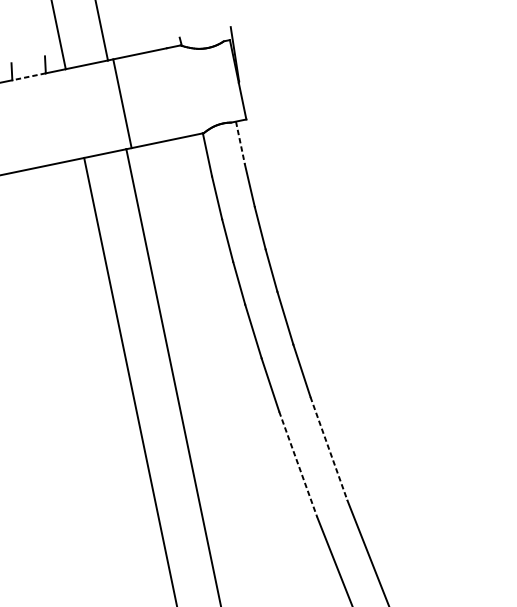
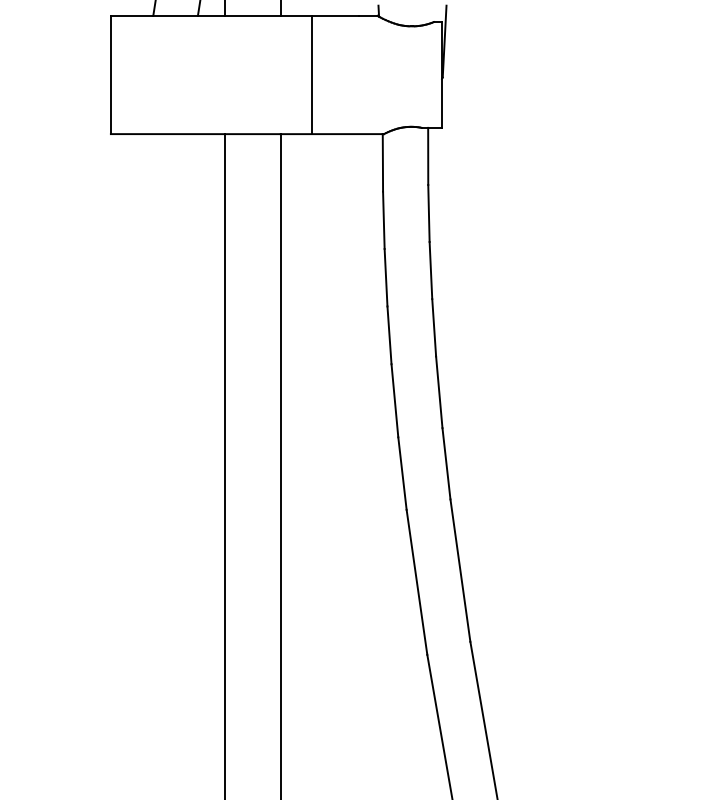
line: (28, 76) -> (175, 15), dashed -> solid
line: (122, 103) -> (311, 74), moved
line: (240, 143) -> (428, 156), dashed -> solid
line: (329, 448) -> (460, 570), dashed -> solid
line: (298, 464) -> (417, 582), dashed -> solid

